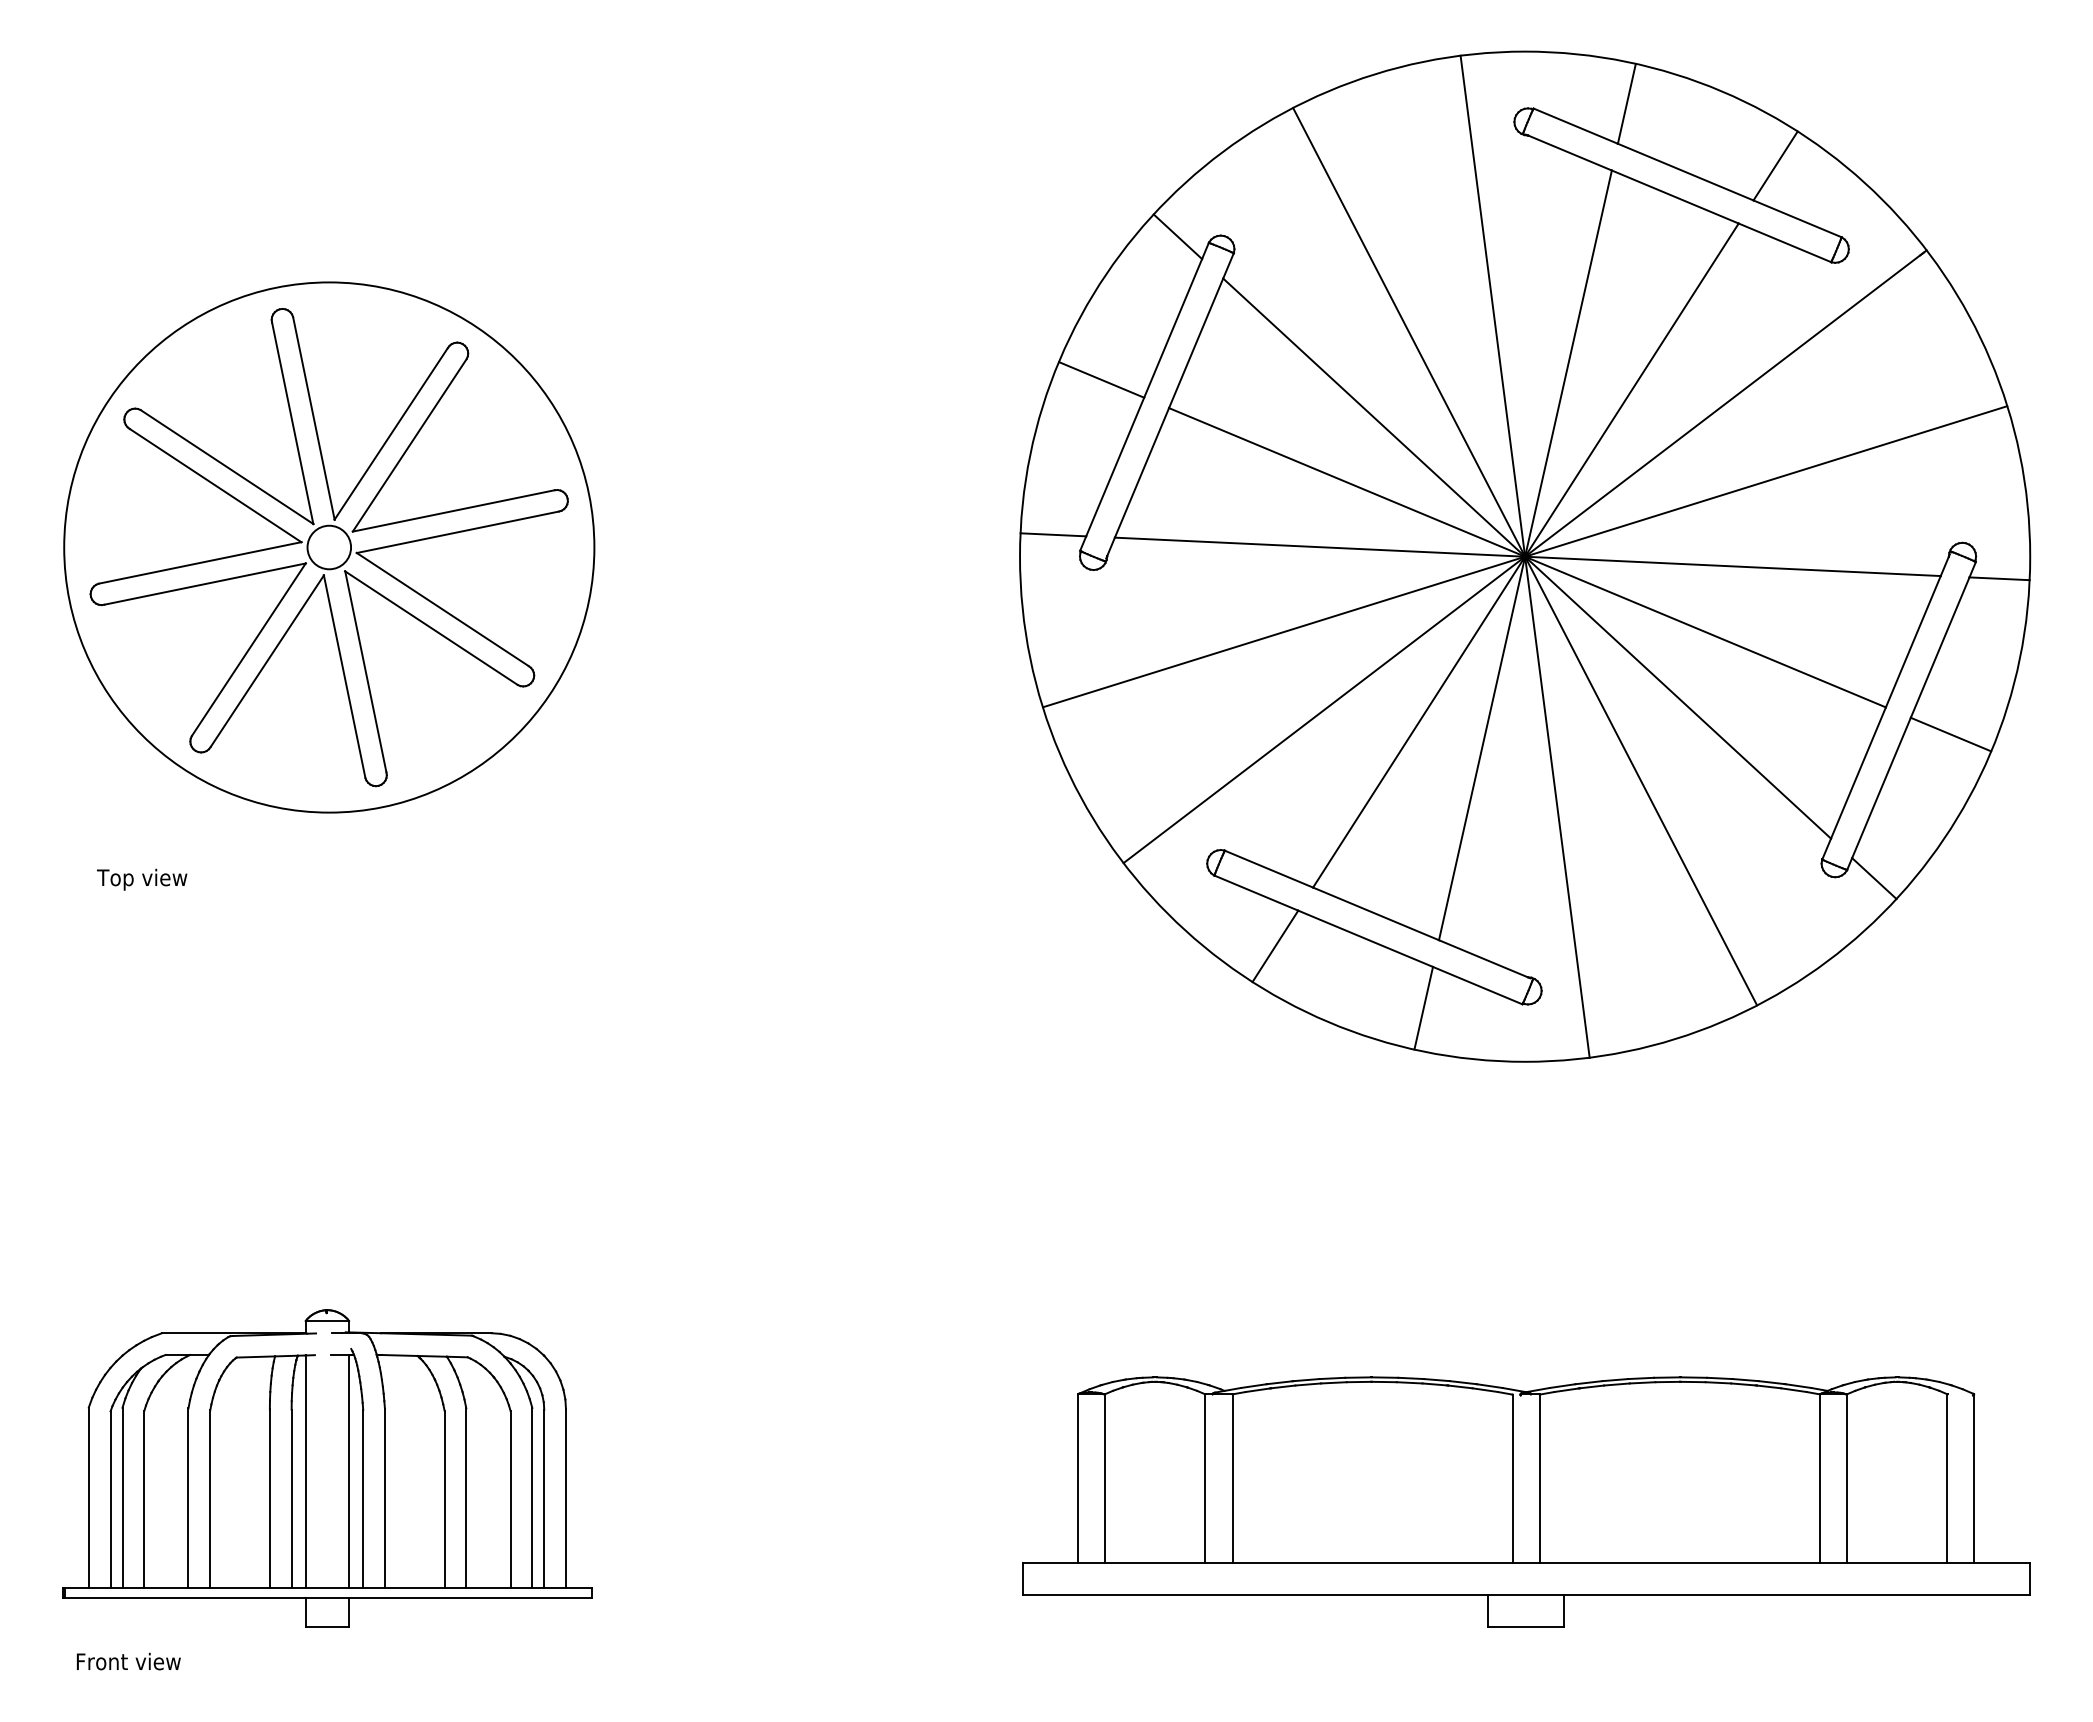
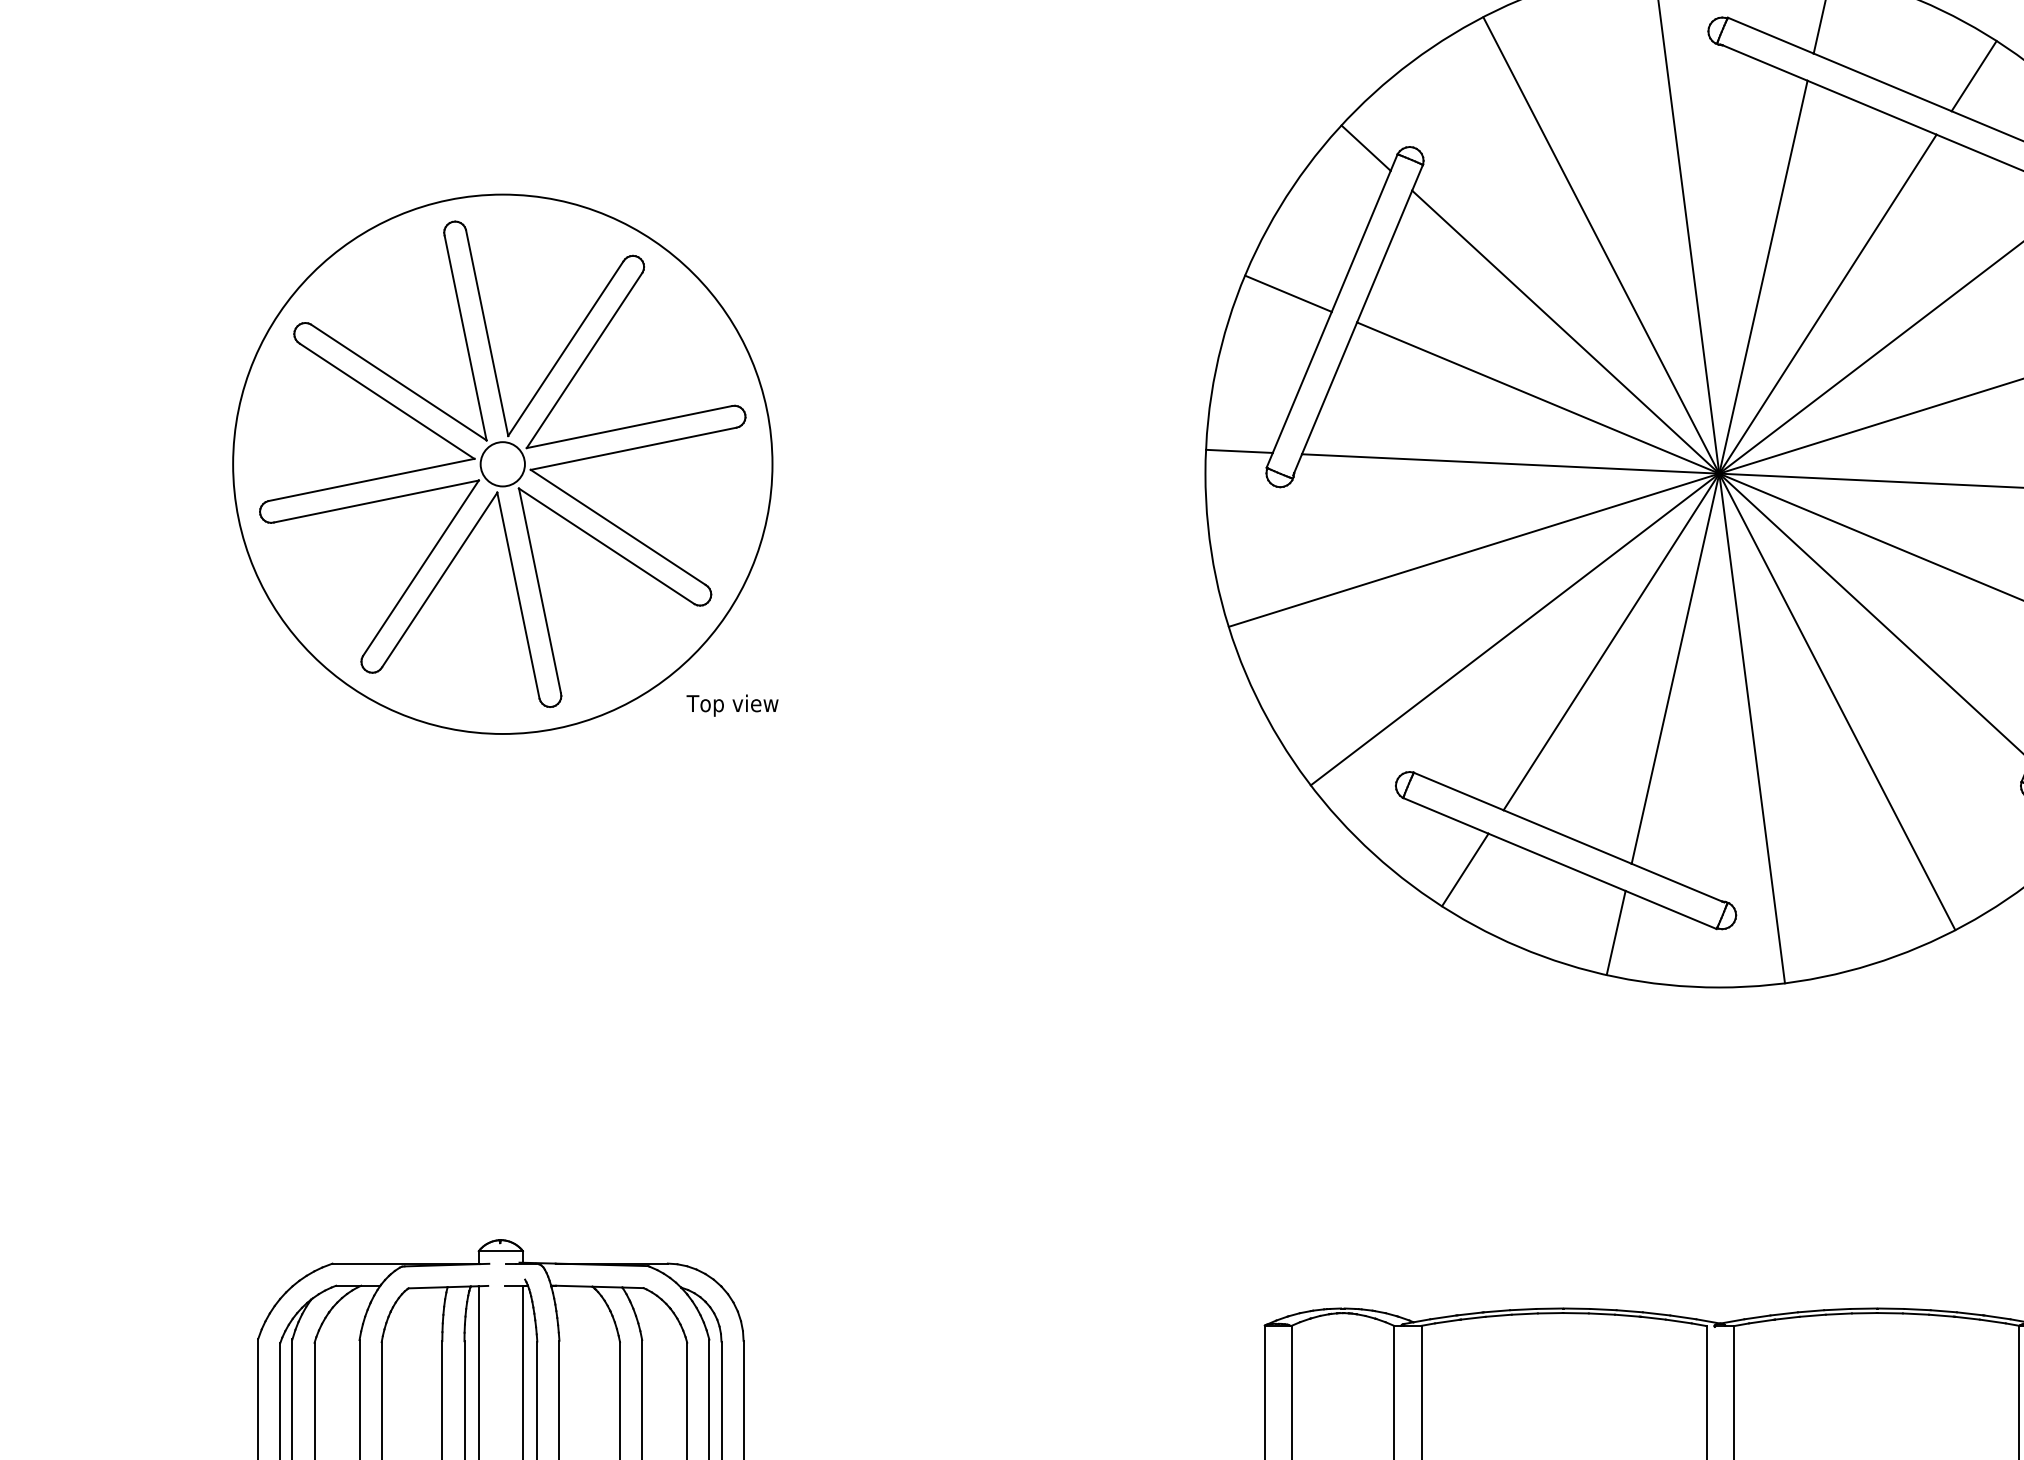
text: (142, 879) -> (732, 705), moved

